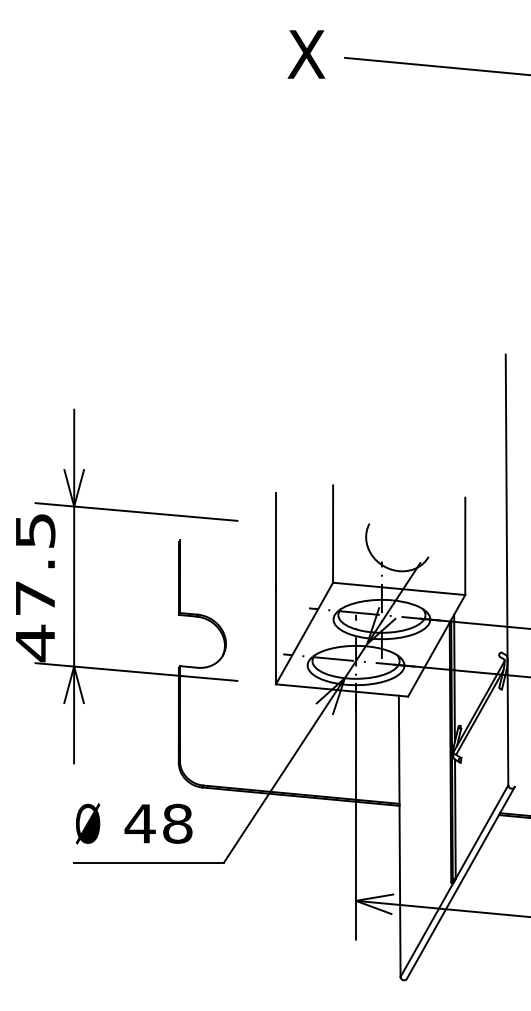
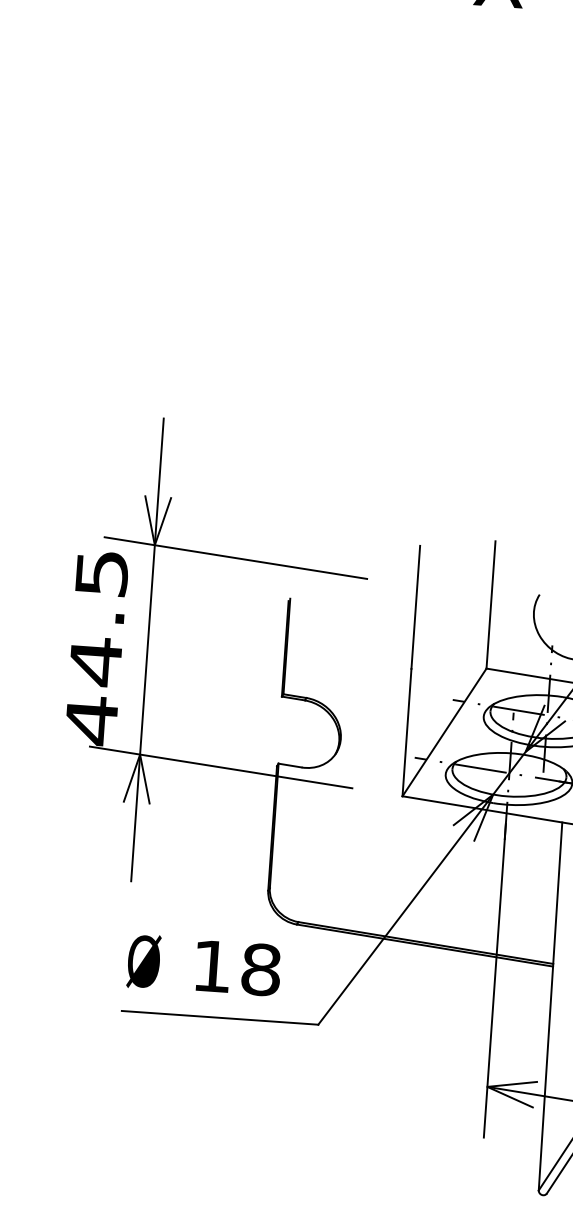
text: (35, 598) -> (95, 661), 47.5 -> 44.5
text: (139, 823) -> (211, 965), 48 -> 18

